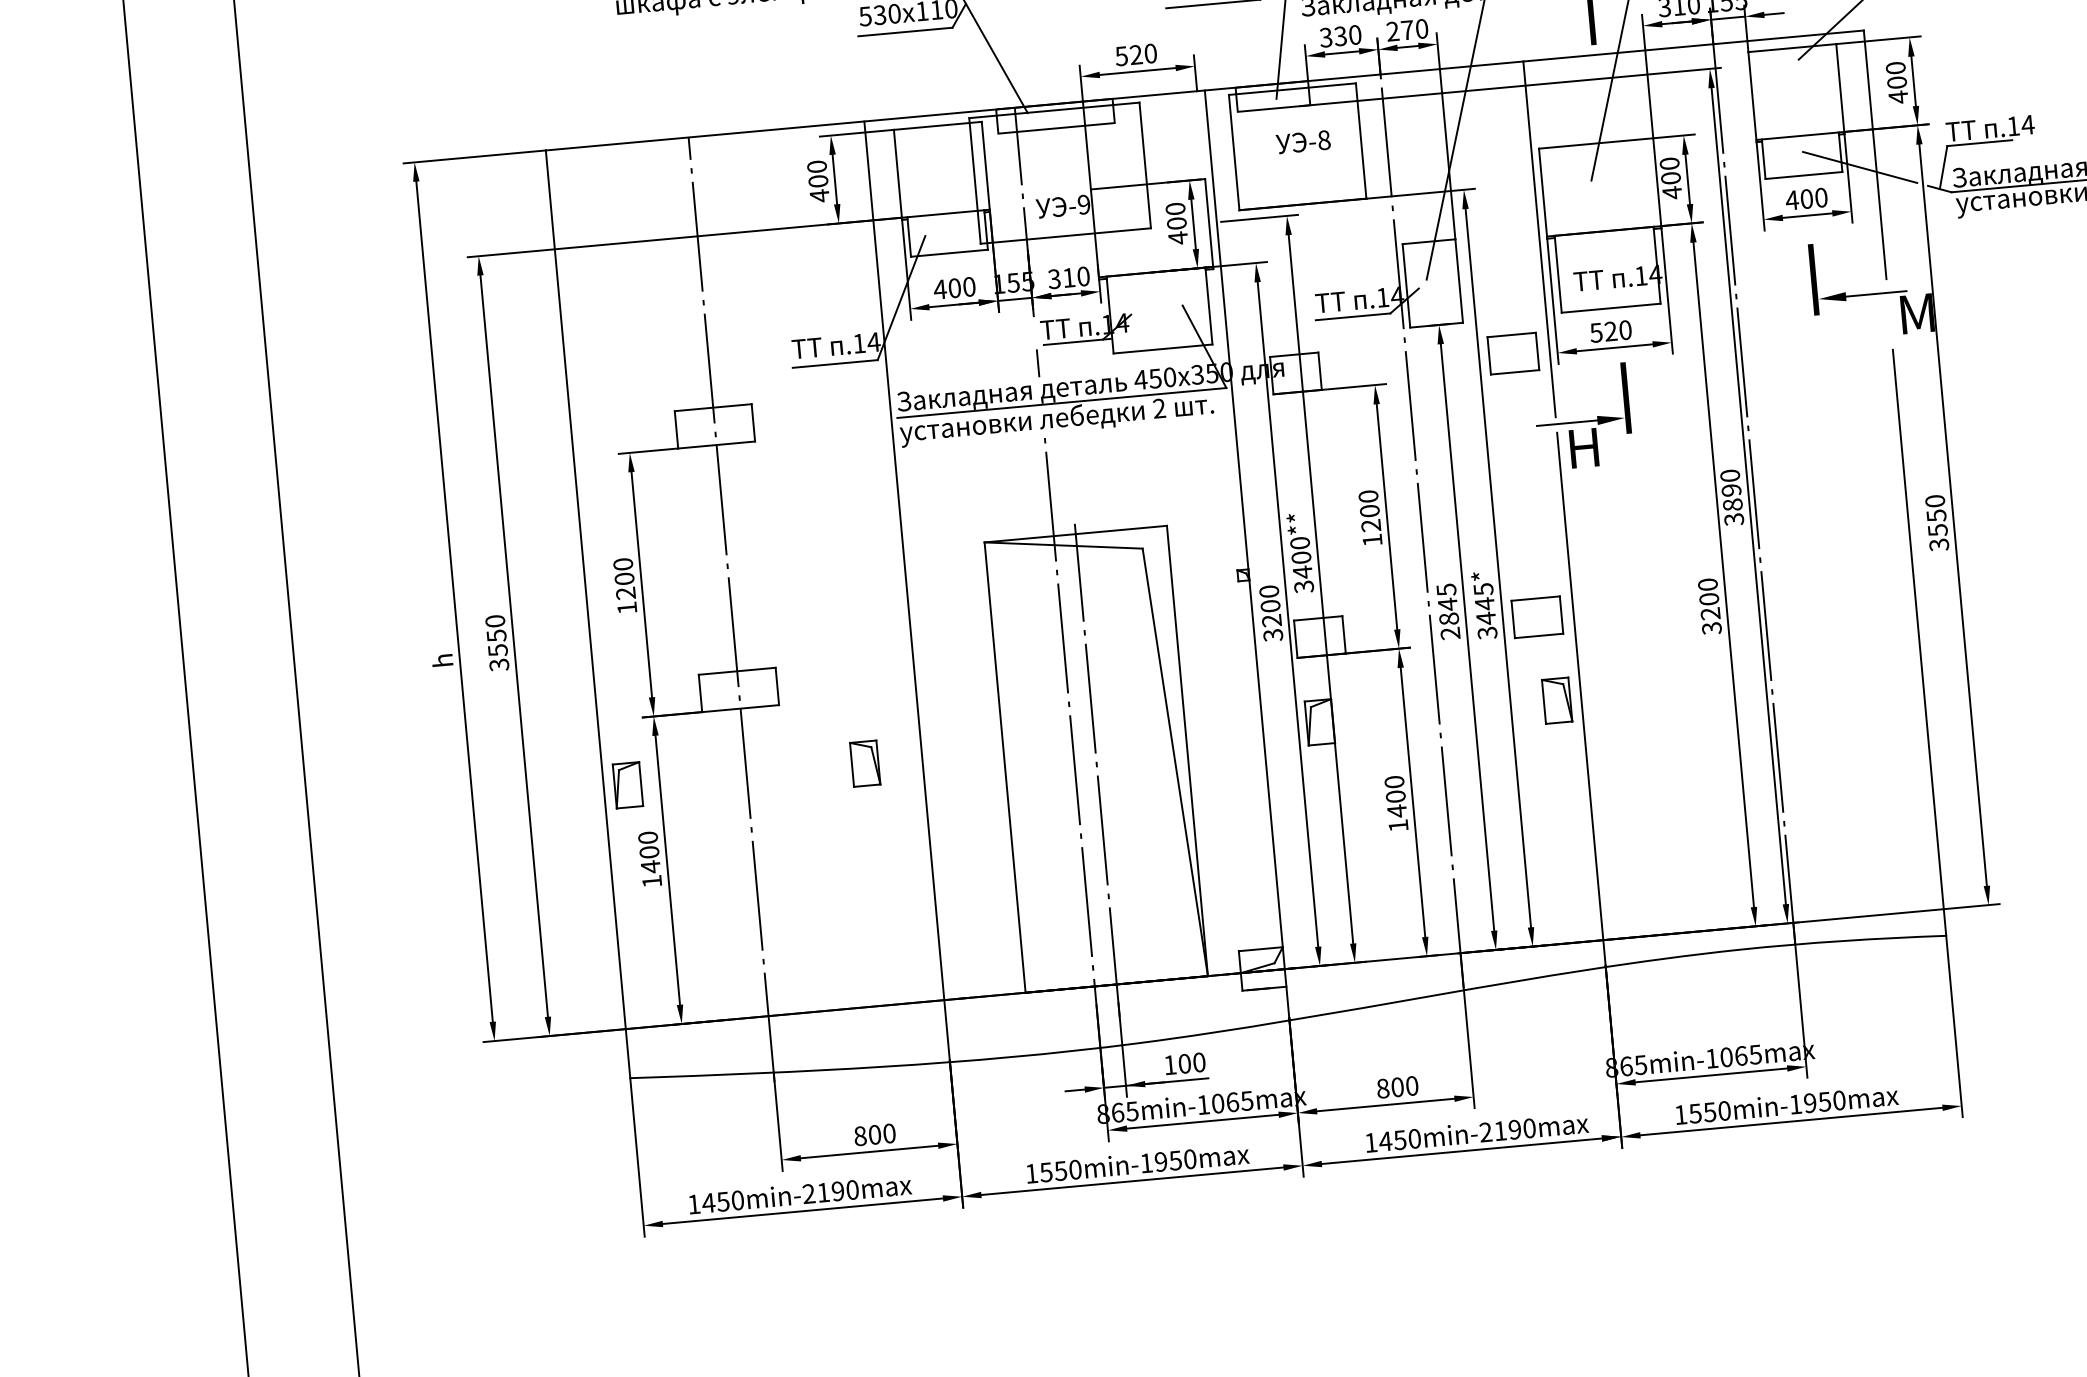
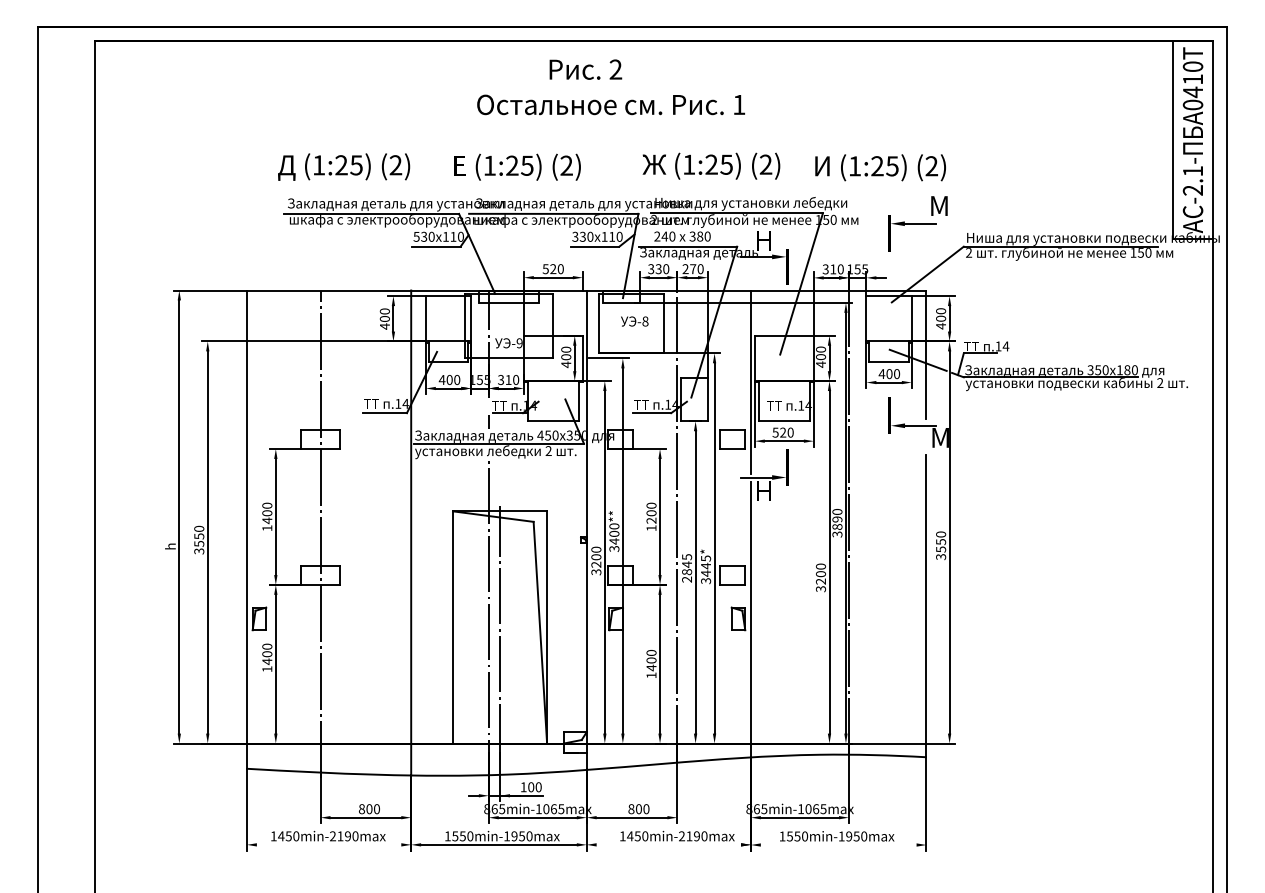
text: (626, 592) -> (267, 520), 1200 -> 1400
part: (864, 762) -> (381, 618), removed
line: (1791, 1122) -> (838, 845), removed
line: (1461, 1150) -> (668, 844), removed
line: (801, 1210) -> (328, 844), removed

